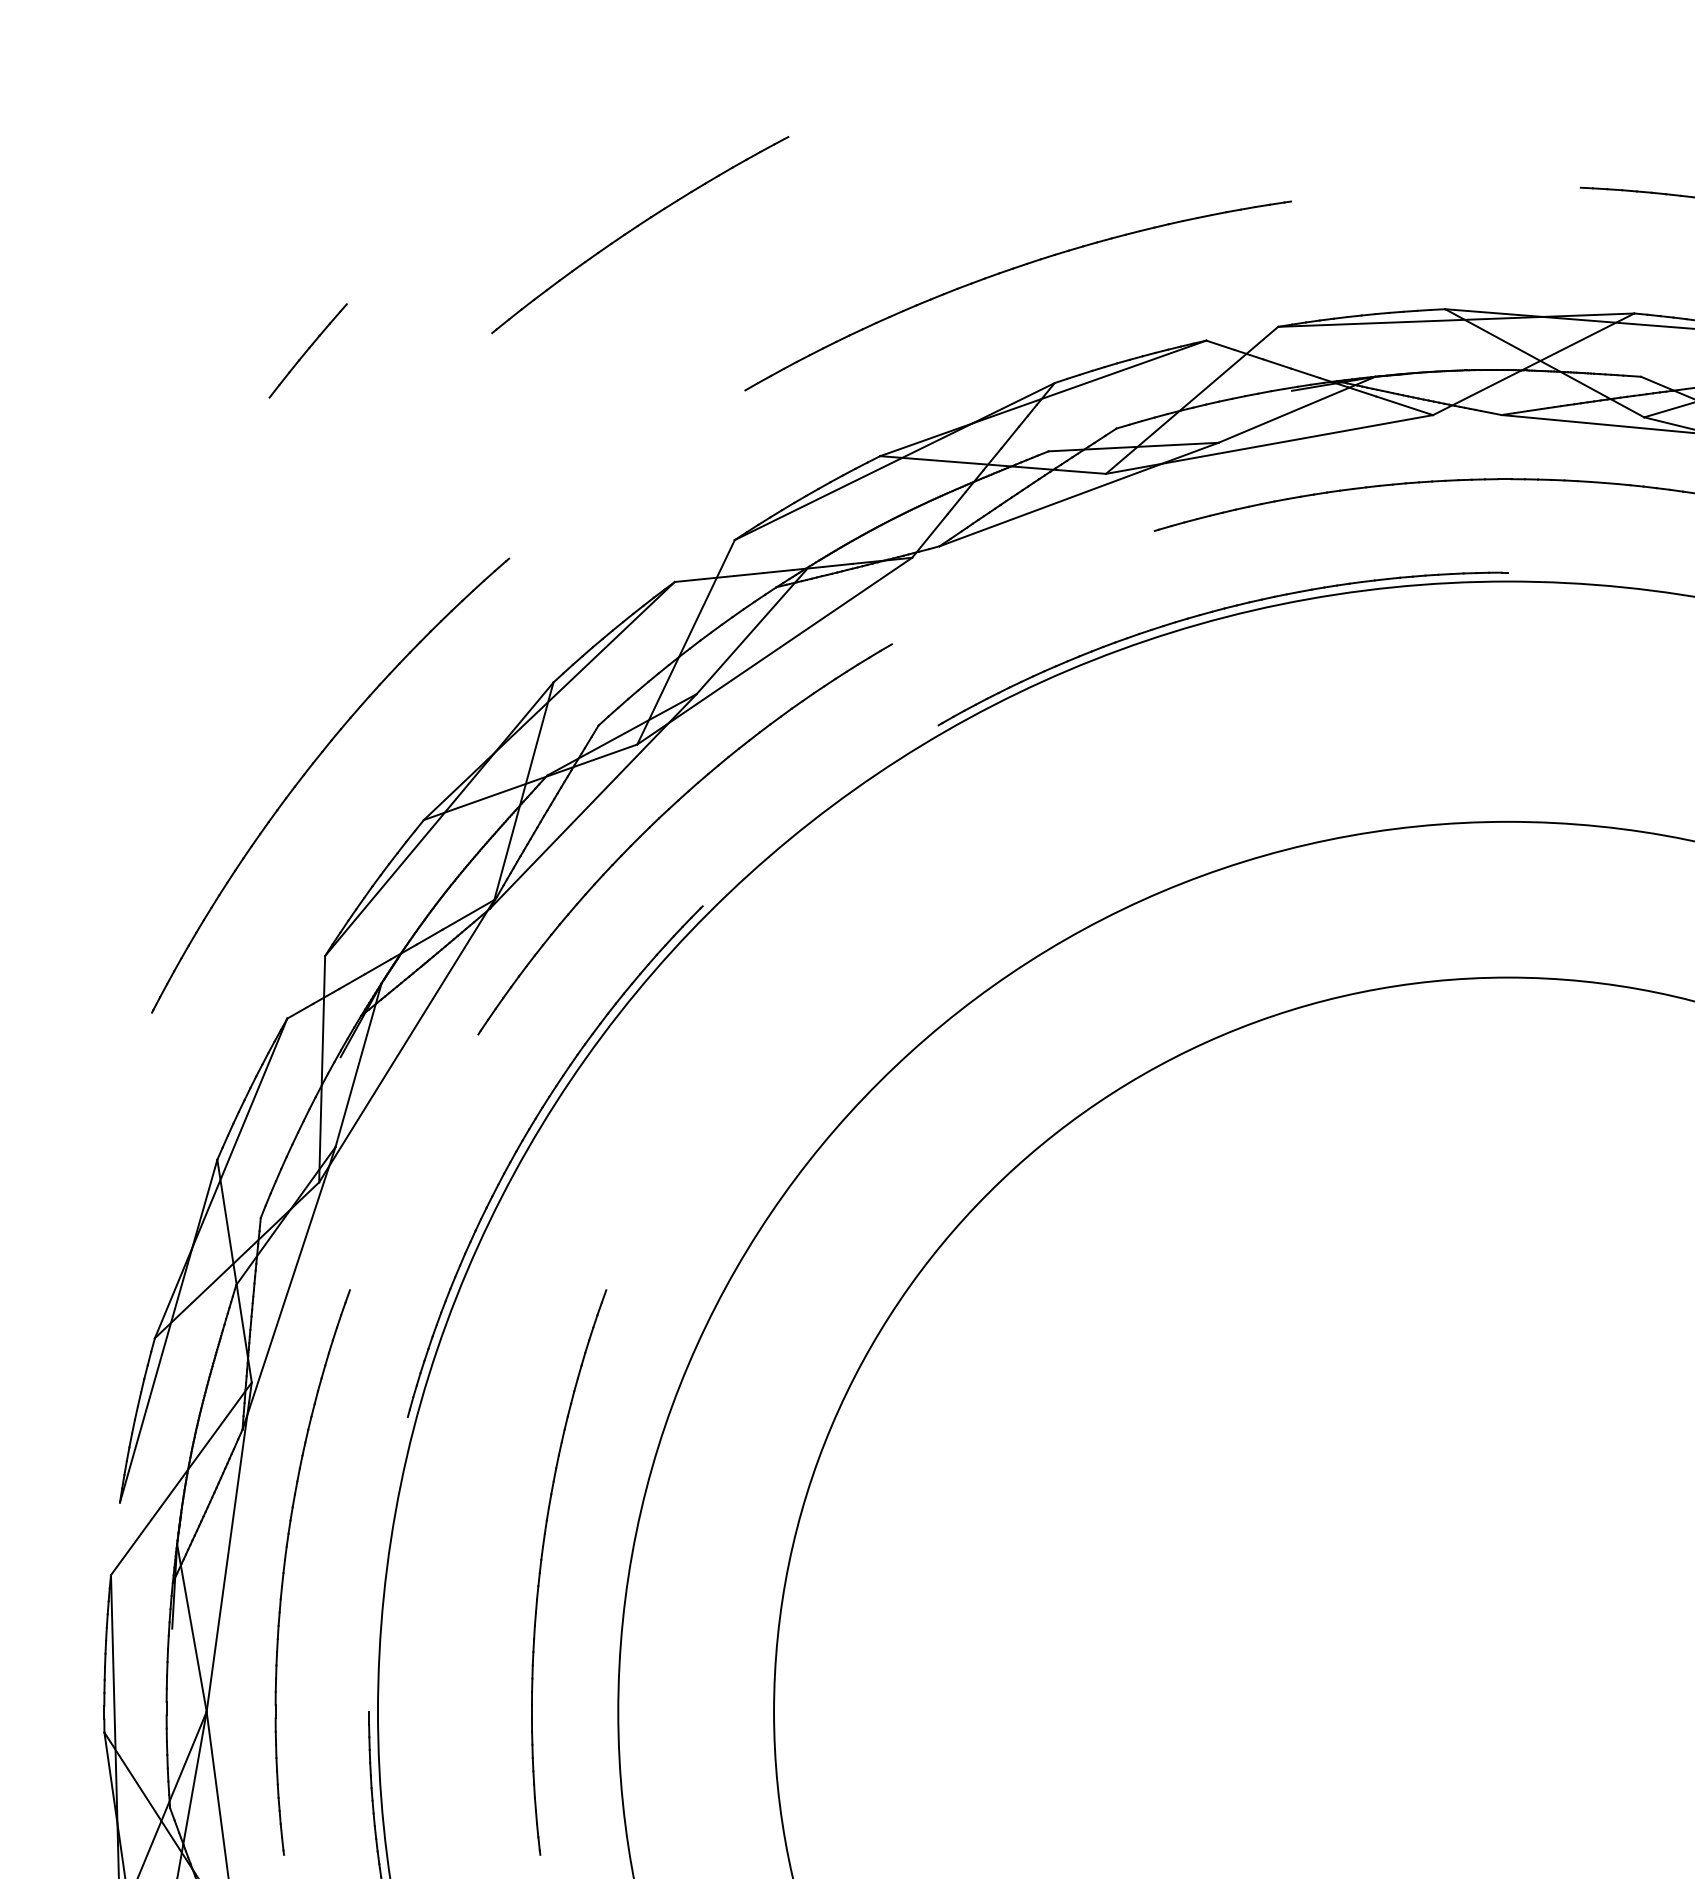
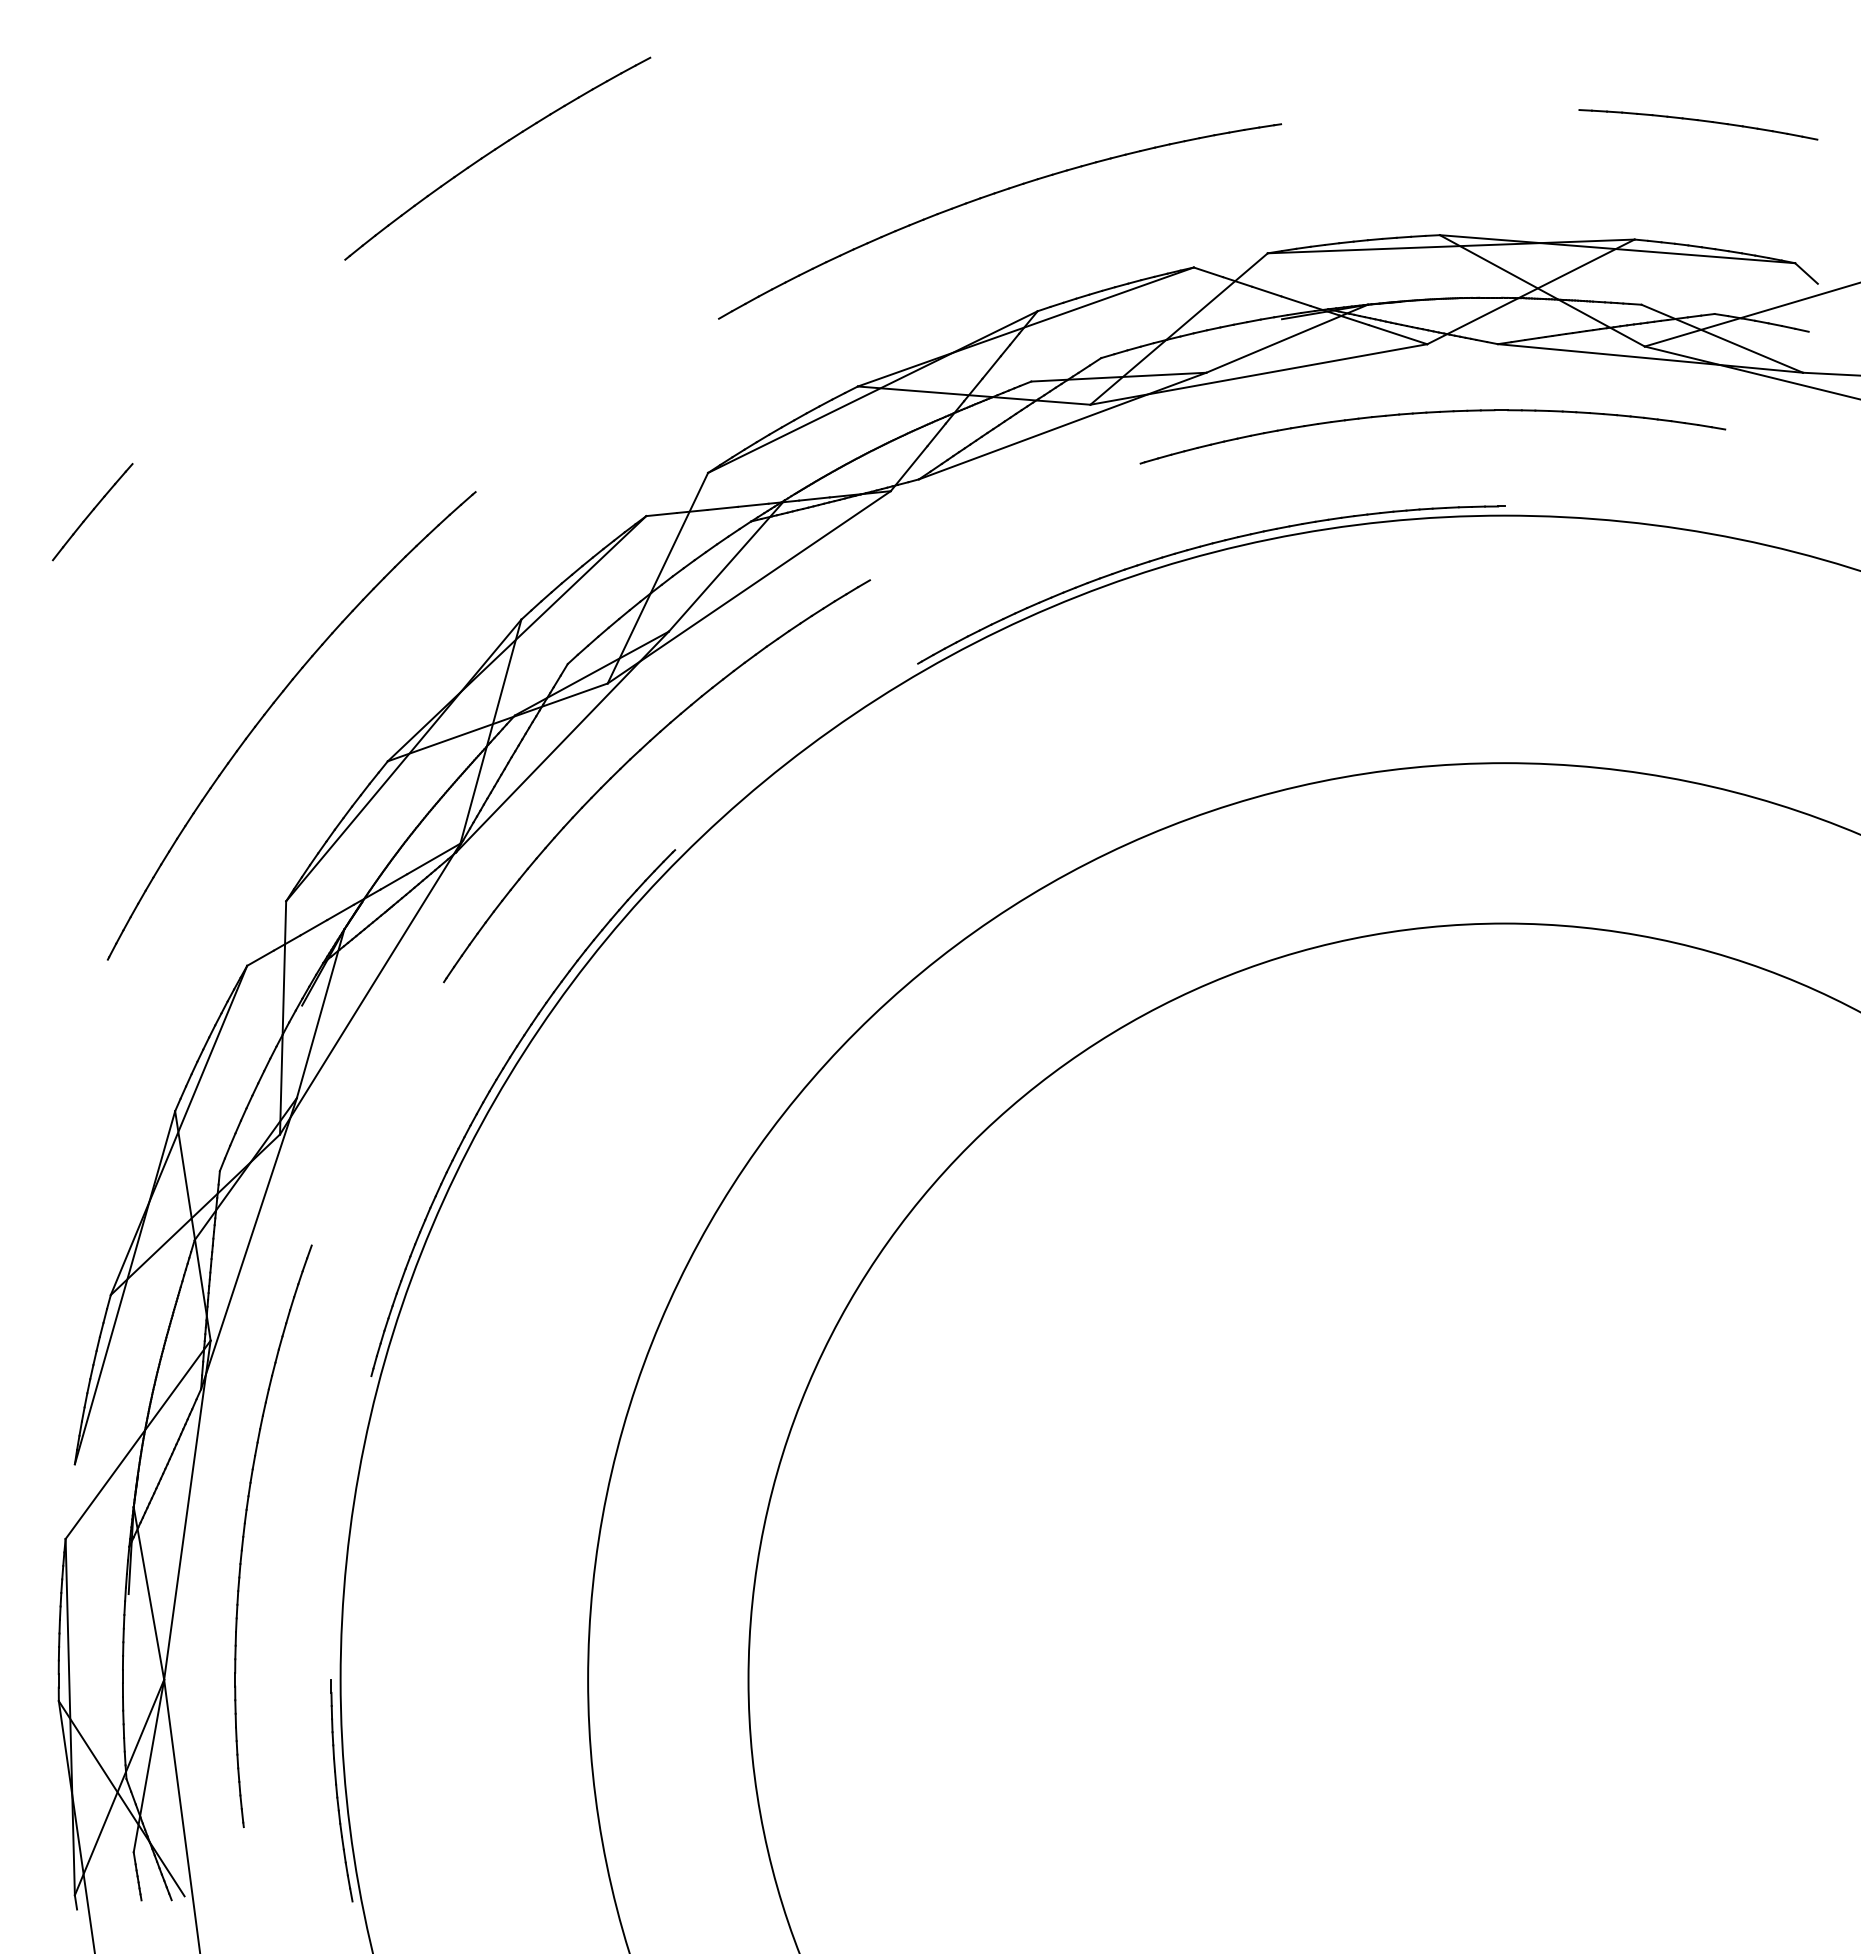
part: (635, 228) -> (492, 152), moved
part: (307, 351) -> (92, 512), moved
part: (541, 1564) -> (509, 1528), removed

